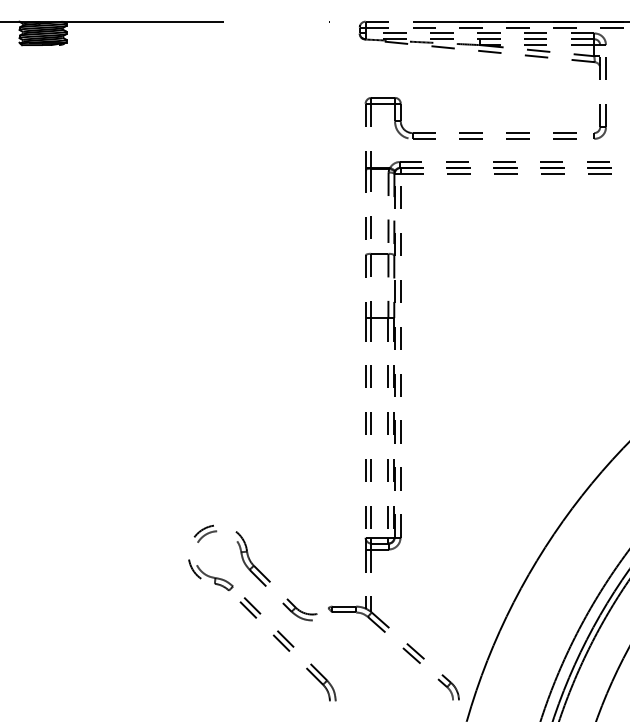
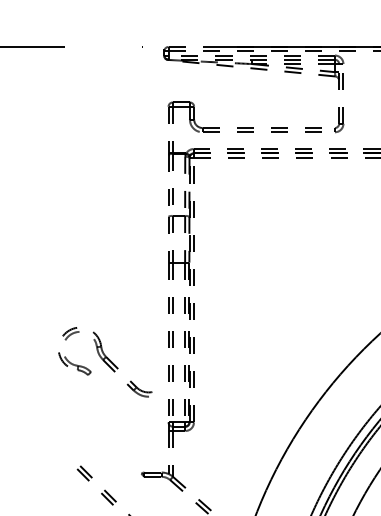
part: (252, 572) -> (105, 361), moved

